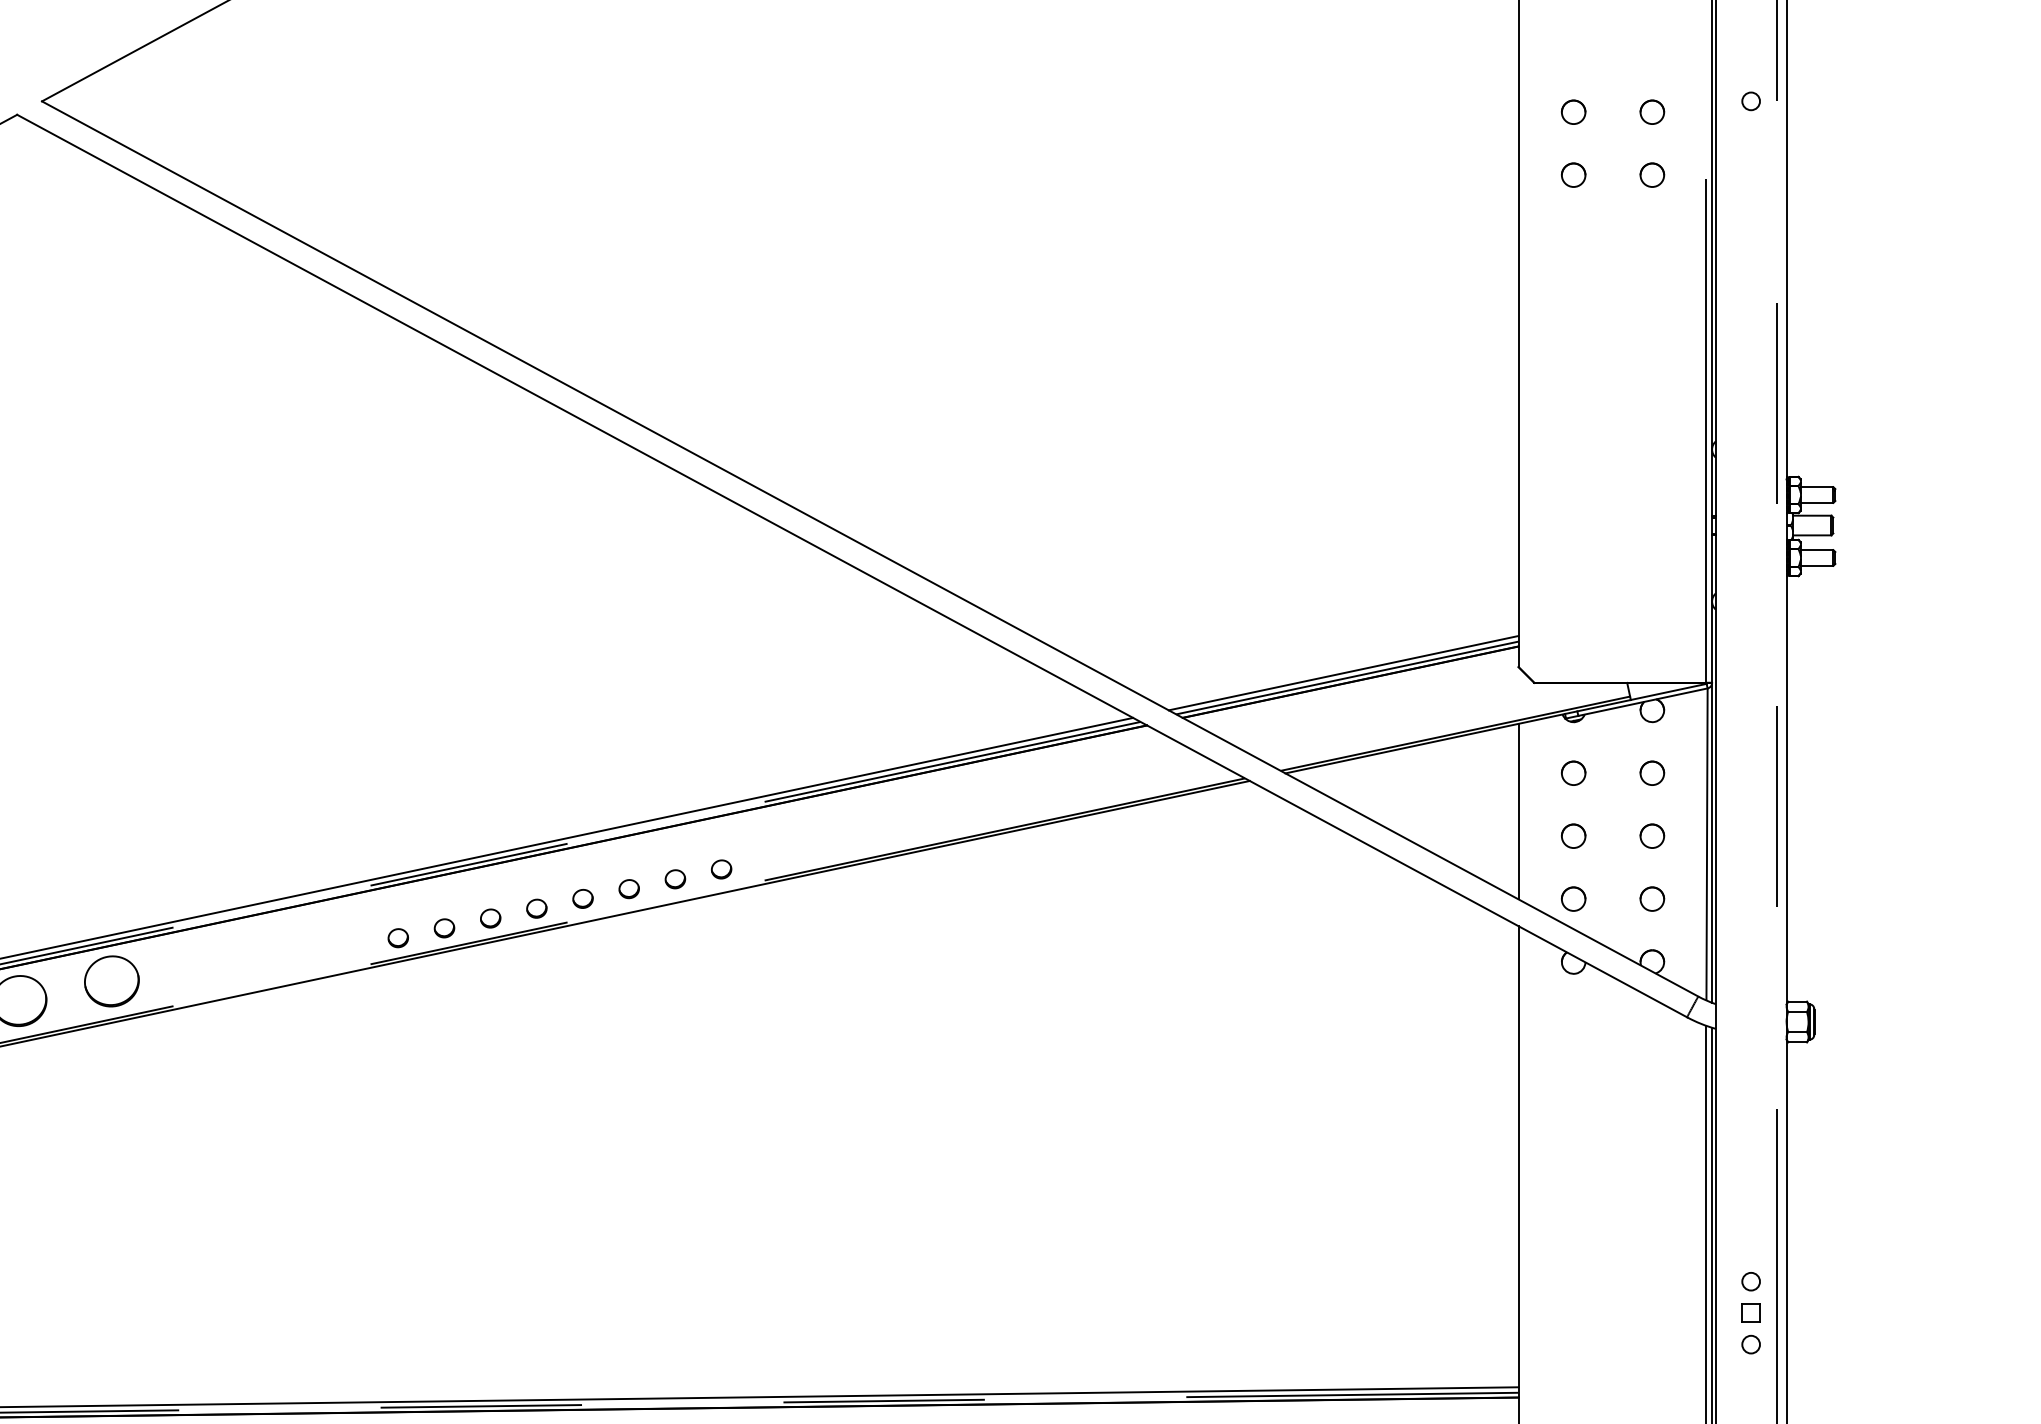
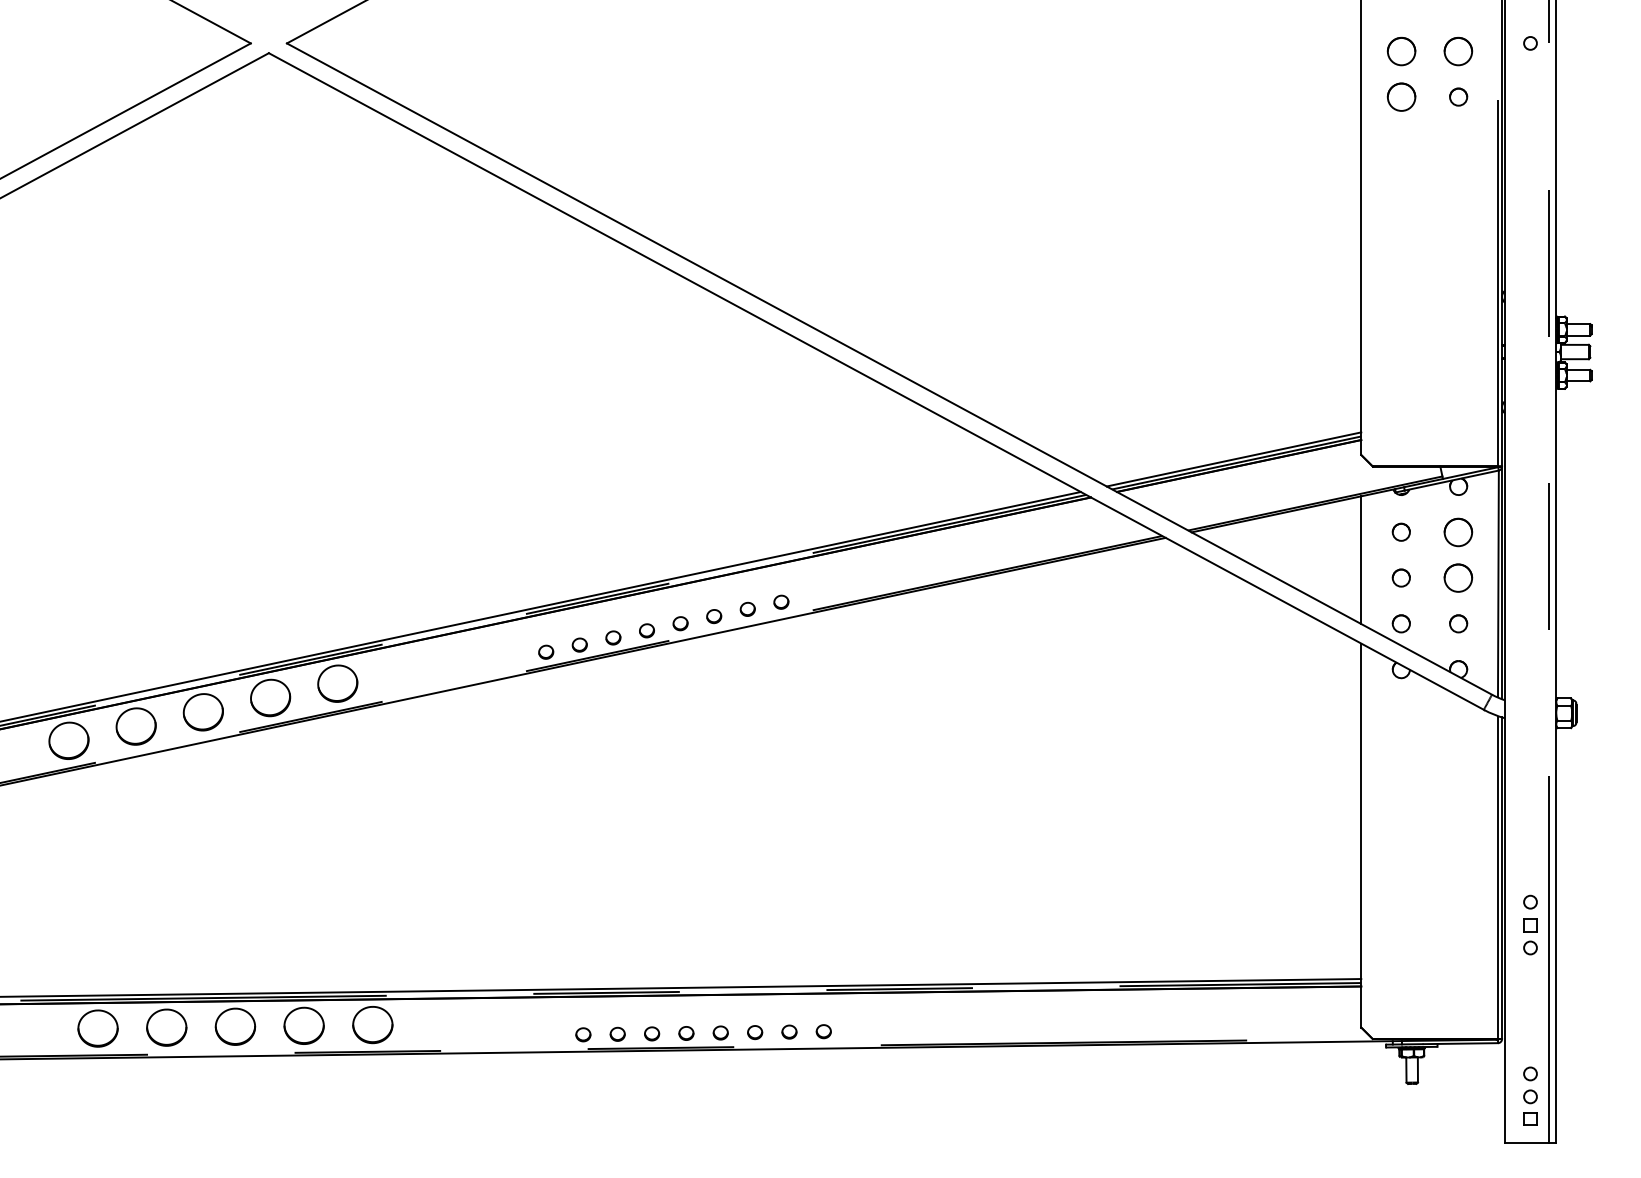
circle: (1572, 111) -> (1400, 50), size x1.6
circle: (1652, 111) -> (1458, 50), size x1.6
circle: (1572, 174) -> (1400, 96), size x1.6
circle: (1652, 772) -> (1458, 531), size x1.6
circle: (1652, 835) -> (1458, 577), size x1.6

